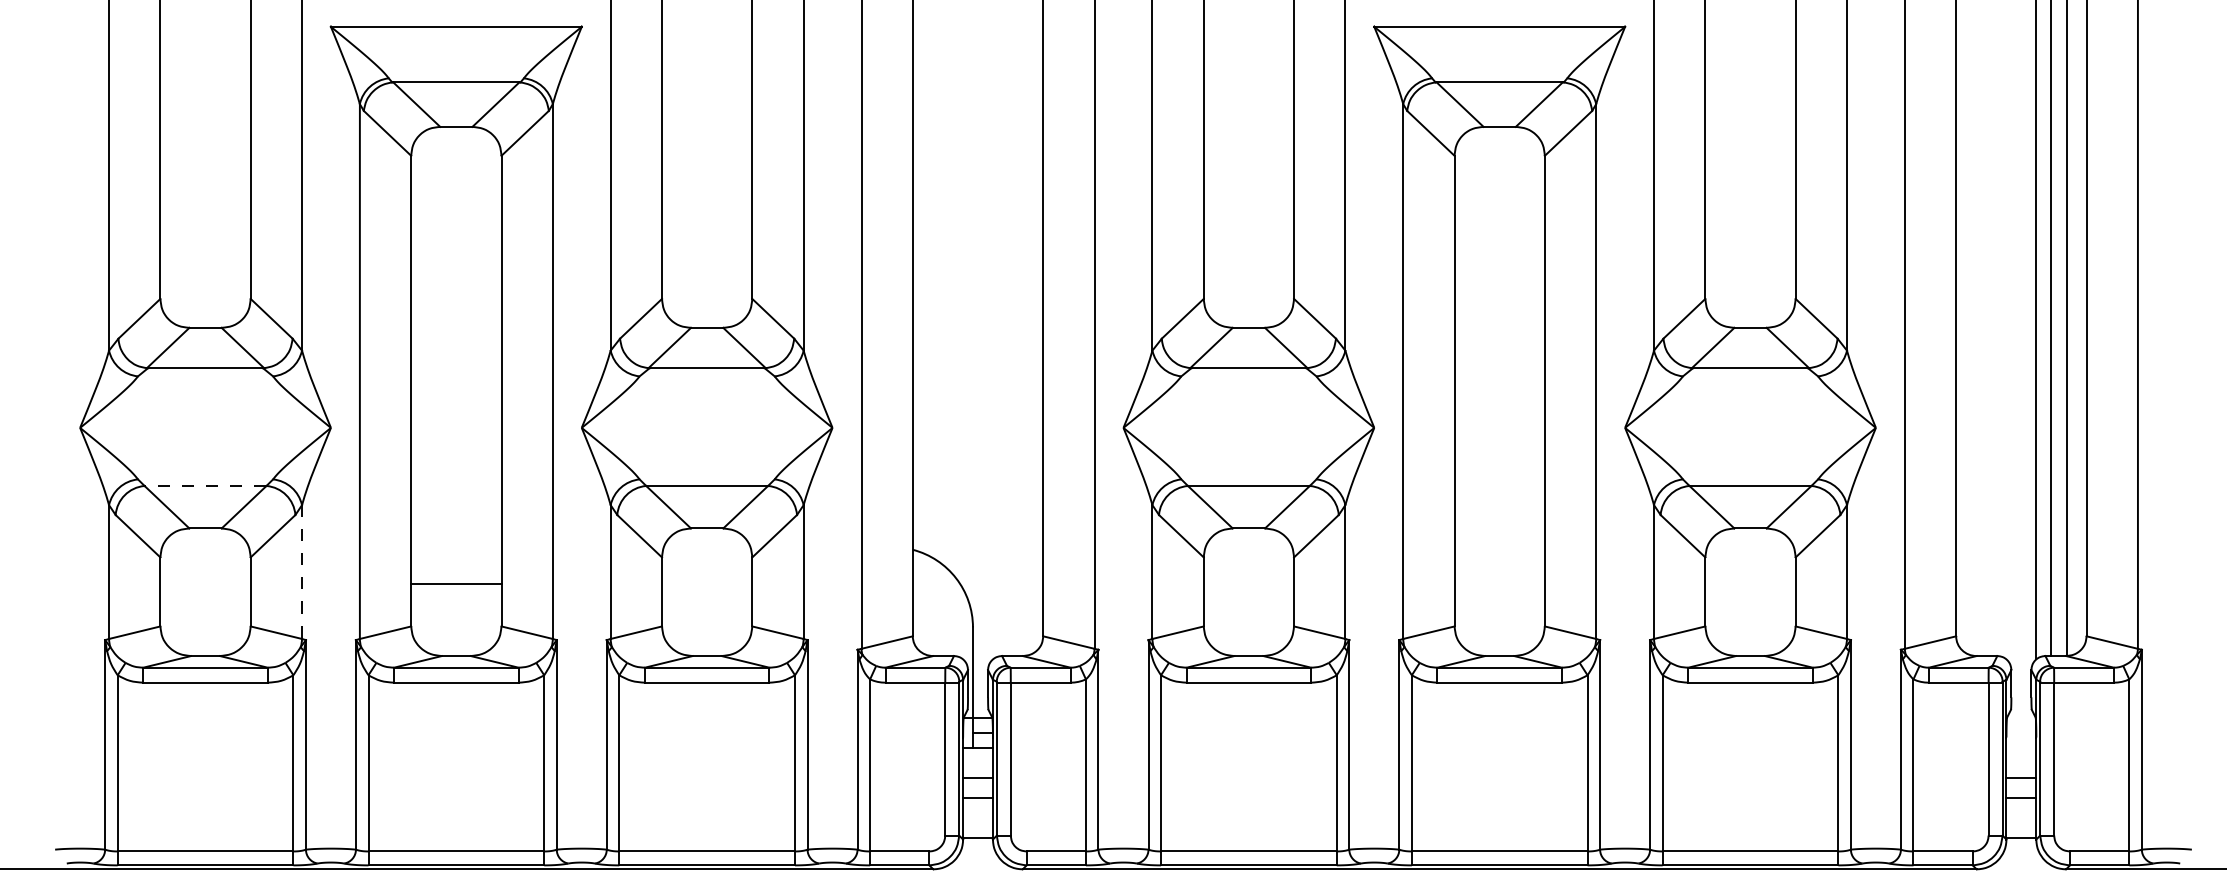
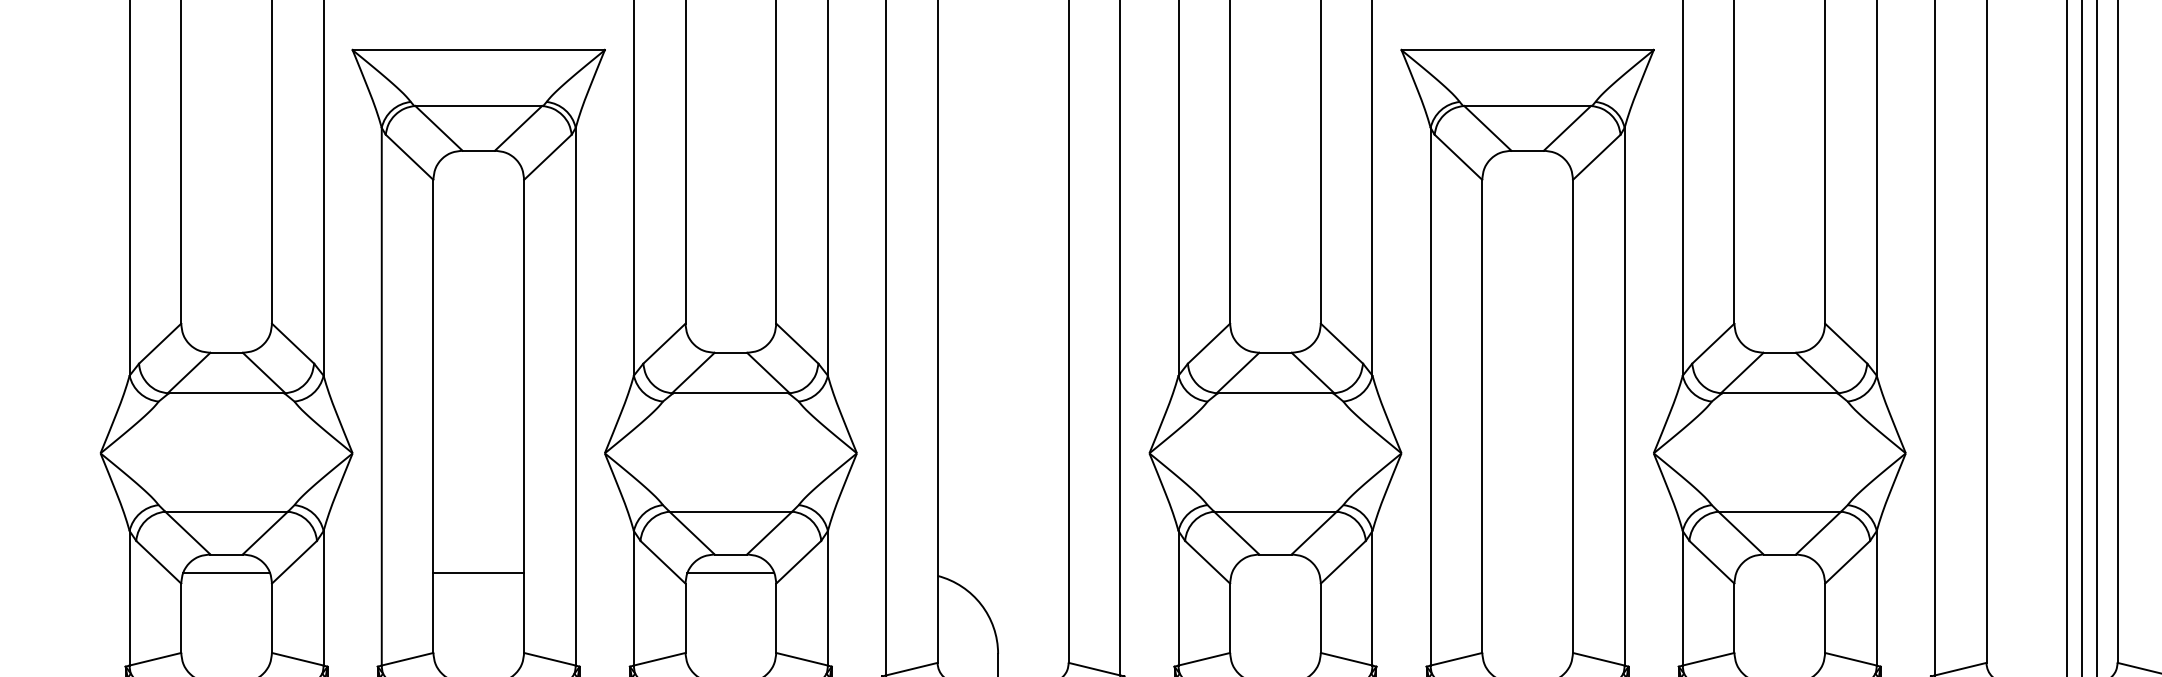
line: (205, 485) -> (226, 511), dashed -> solid
line: (205, 547) -> (226, 573), added
line: (706, 547) -> (730, 573), added
line: (302, 572) -> (324, 598), dashed -> solid
line: (456, 584) -> (478, 573), moved

